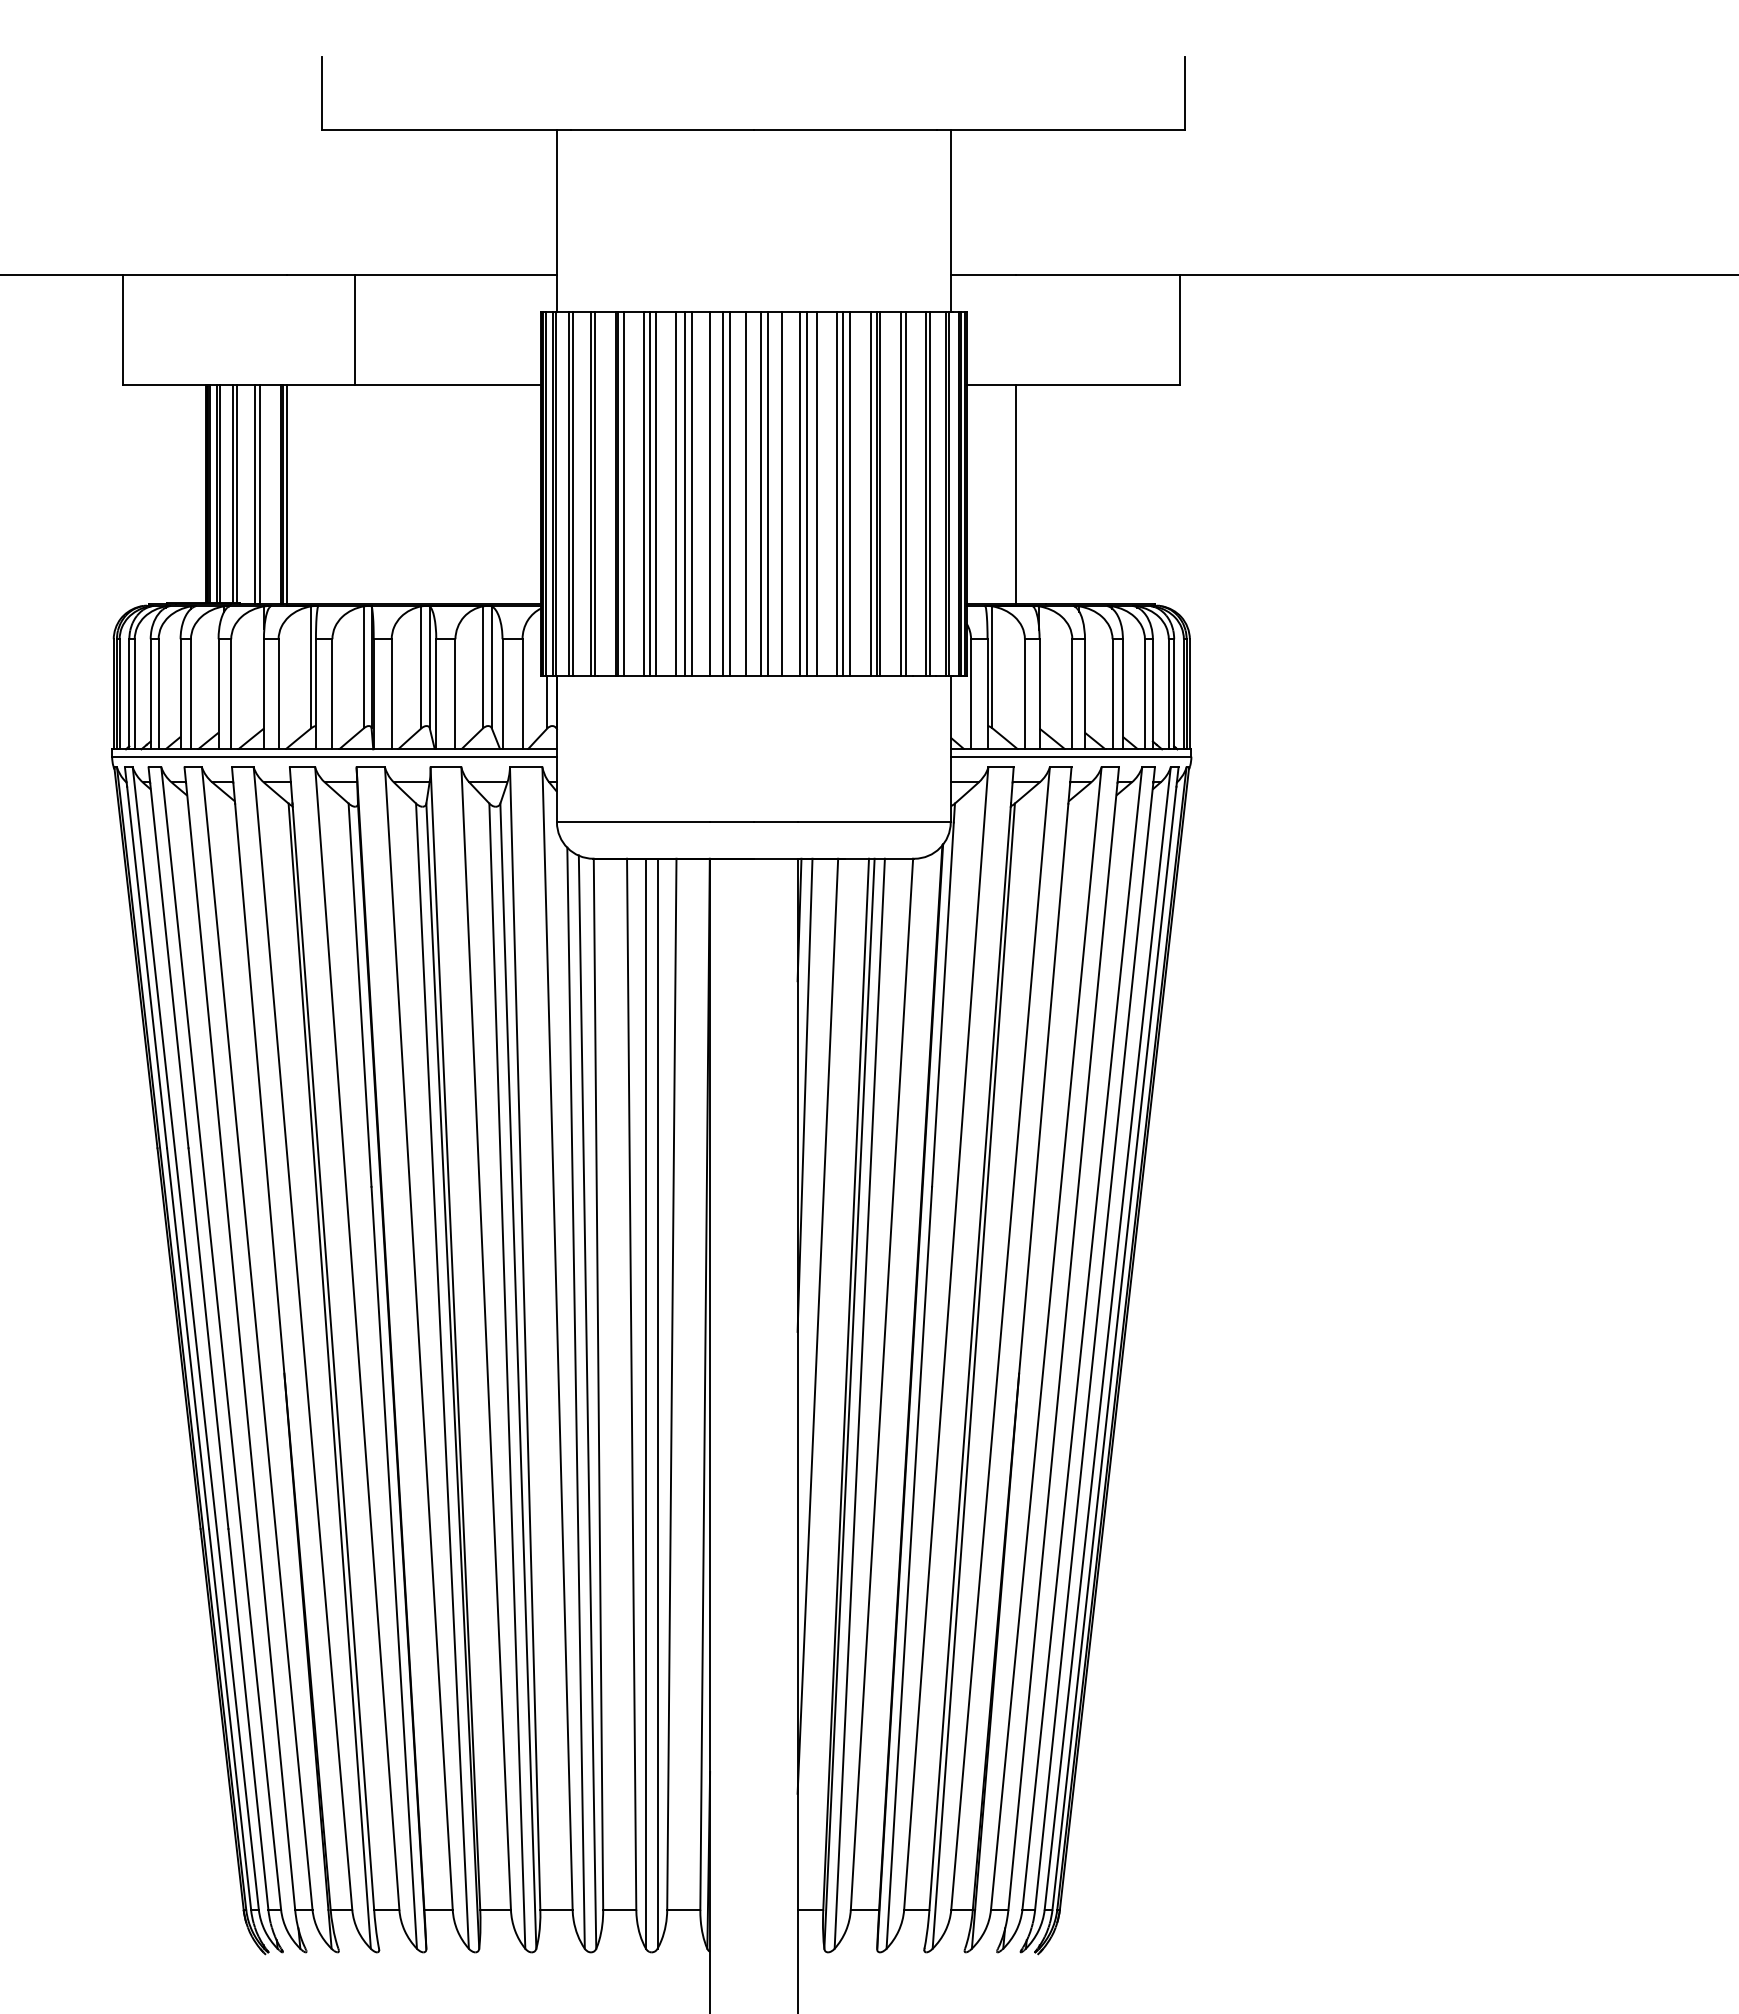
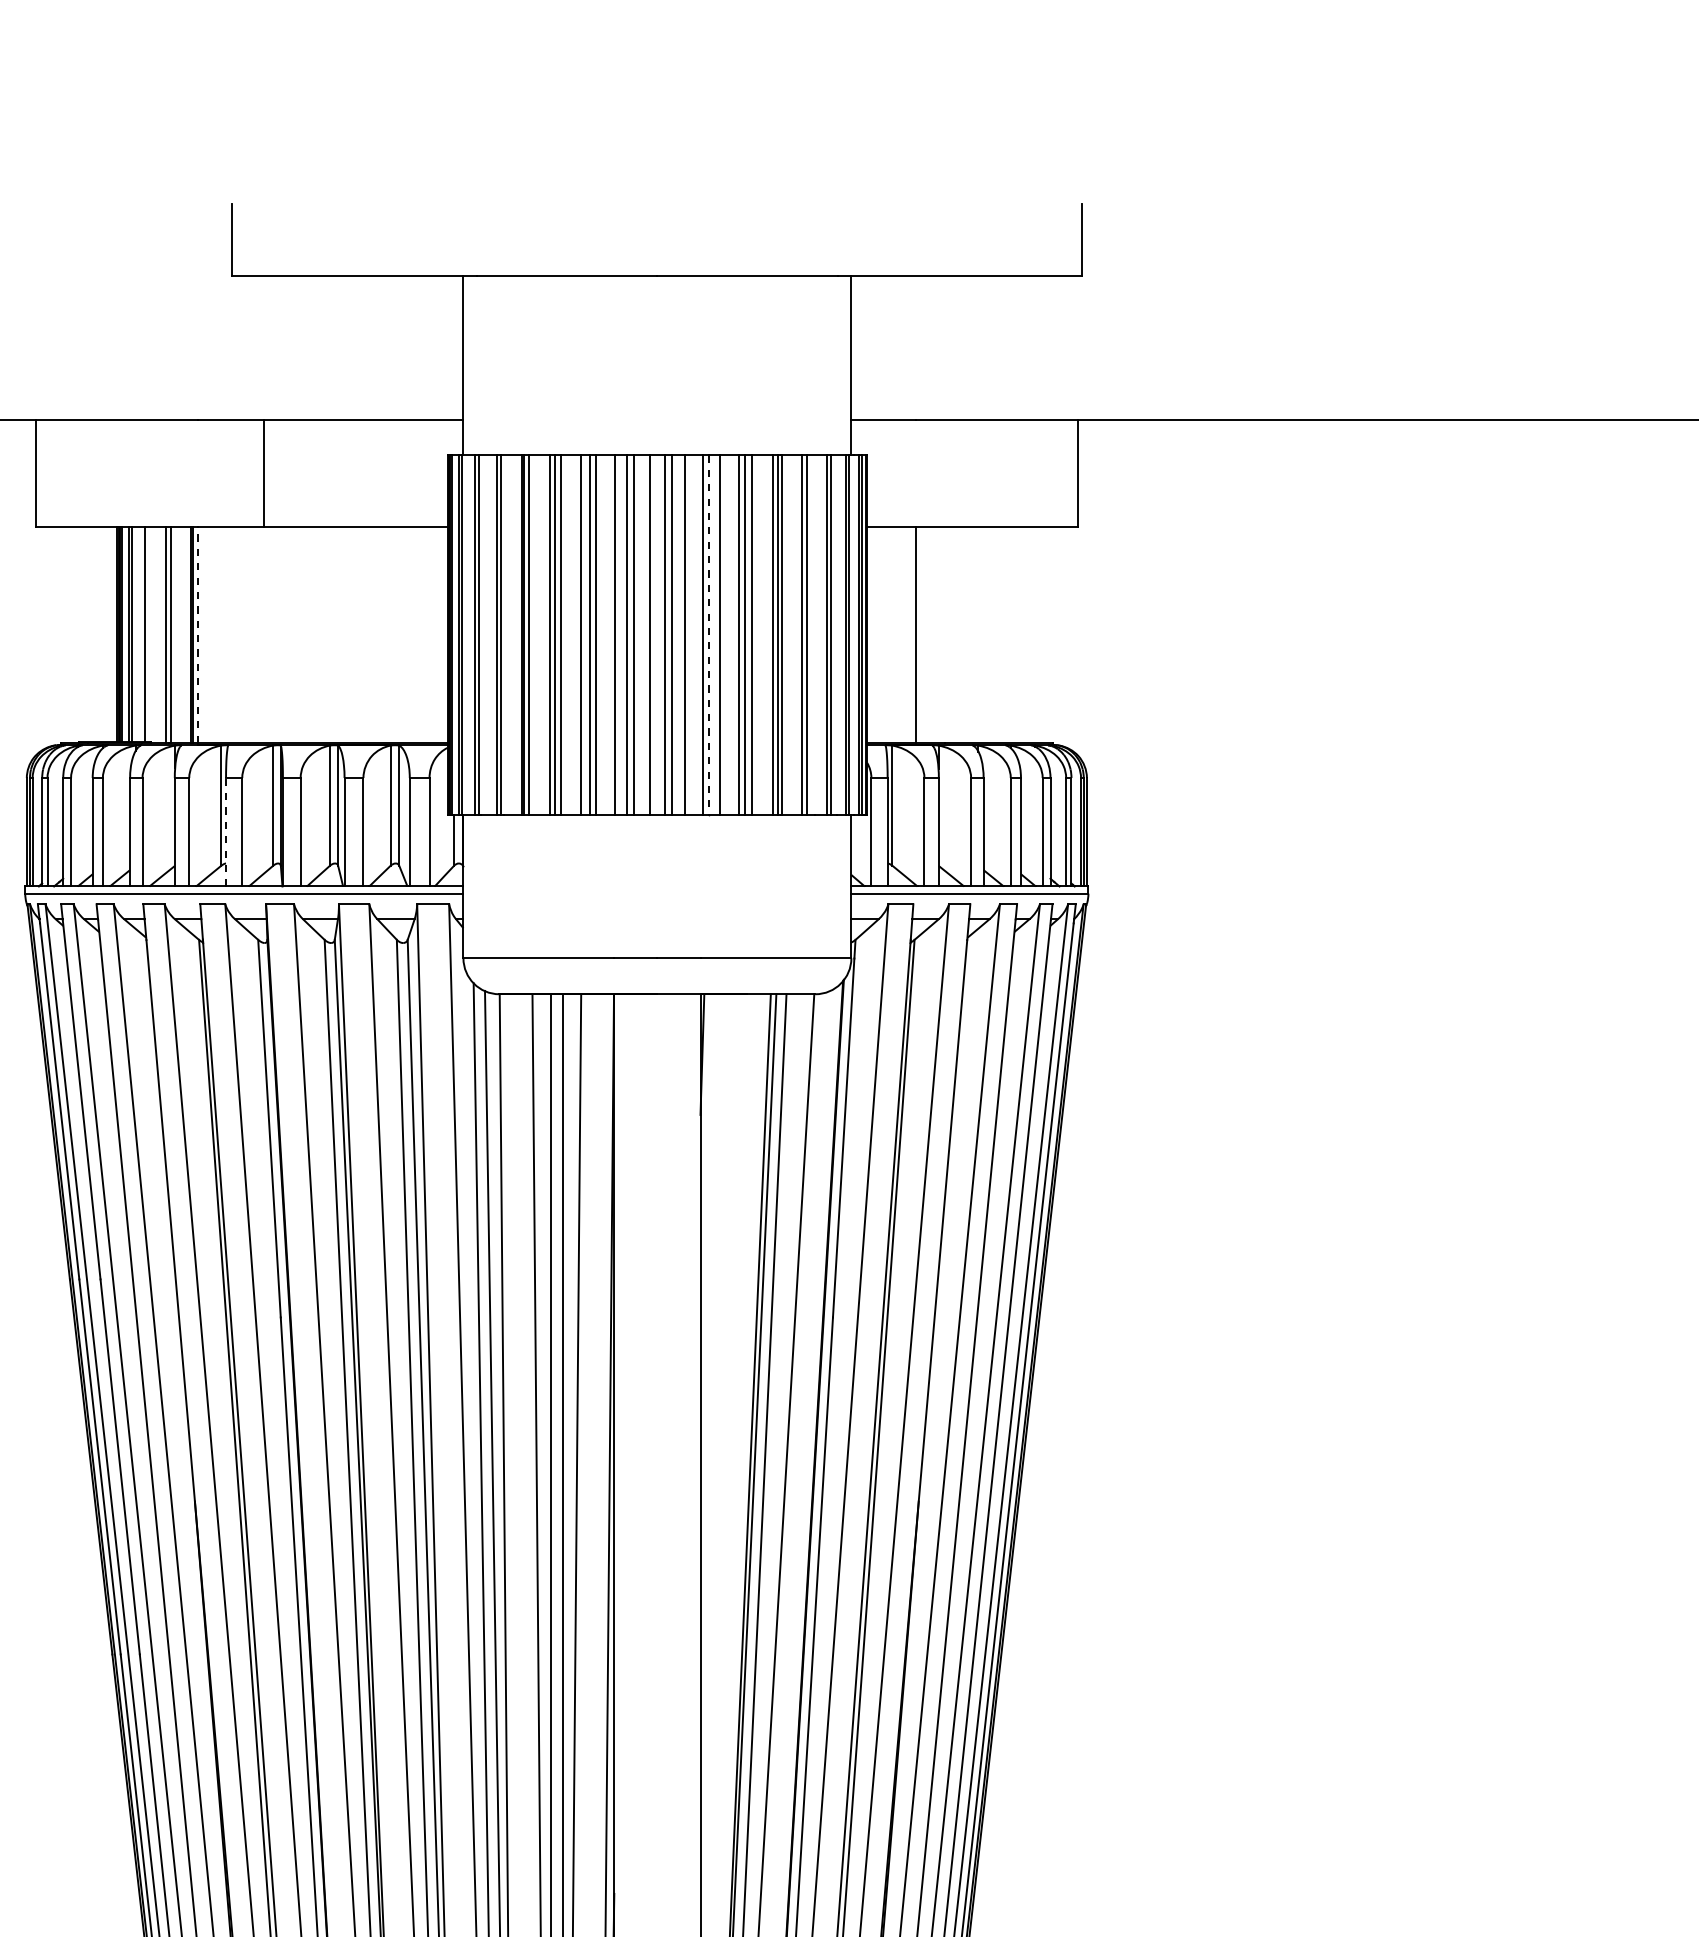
line: (237, 493) -> (148, 634), removed
line: (287, 493) -> (198, 634), solid -> dashed
line: (806, 494) -> (709, 635), solid -> dashed
line: (315, 693) -> (225, 831), solid -> dashed
line: (804, 1094) -> (707, 1226), removed
line: (817, 1325) -> (720, 1454), removed

